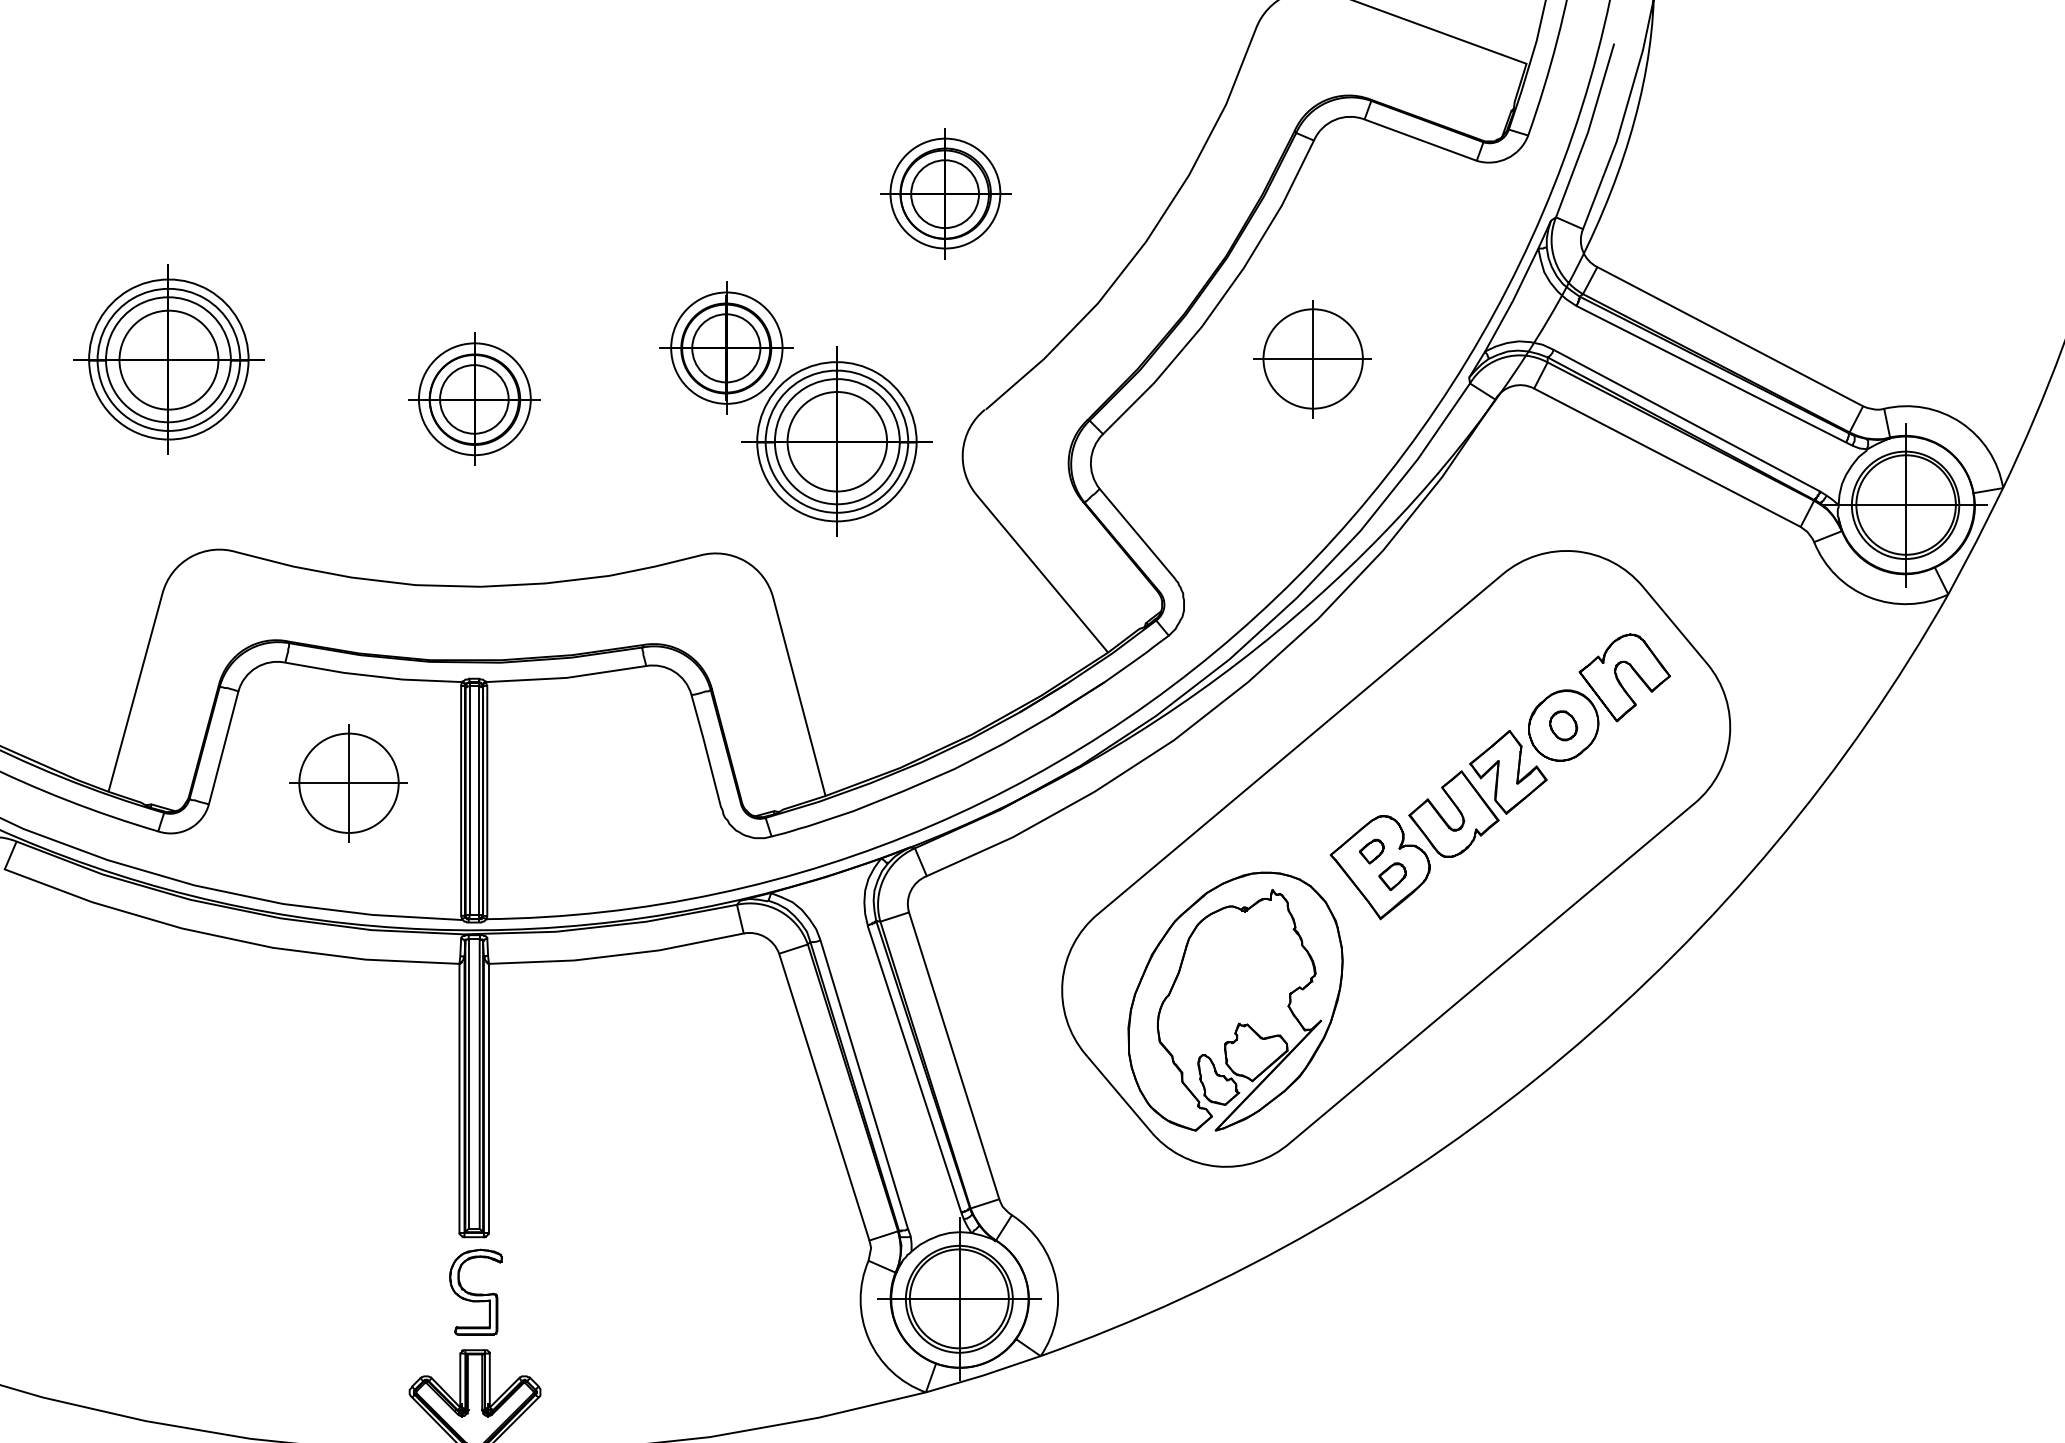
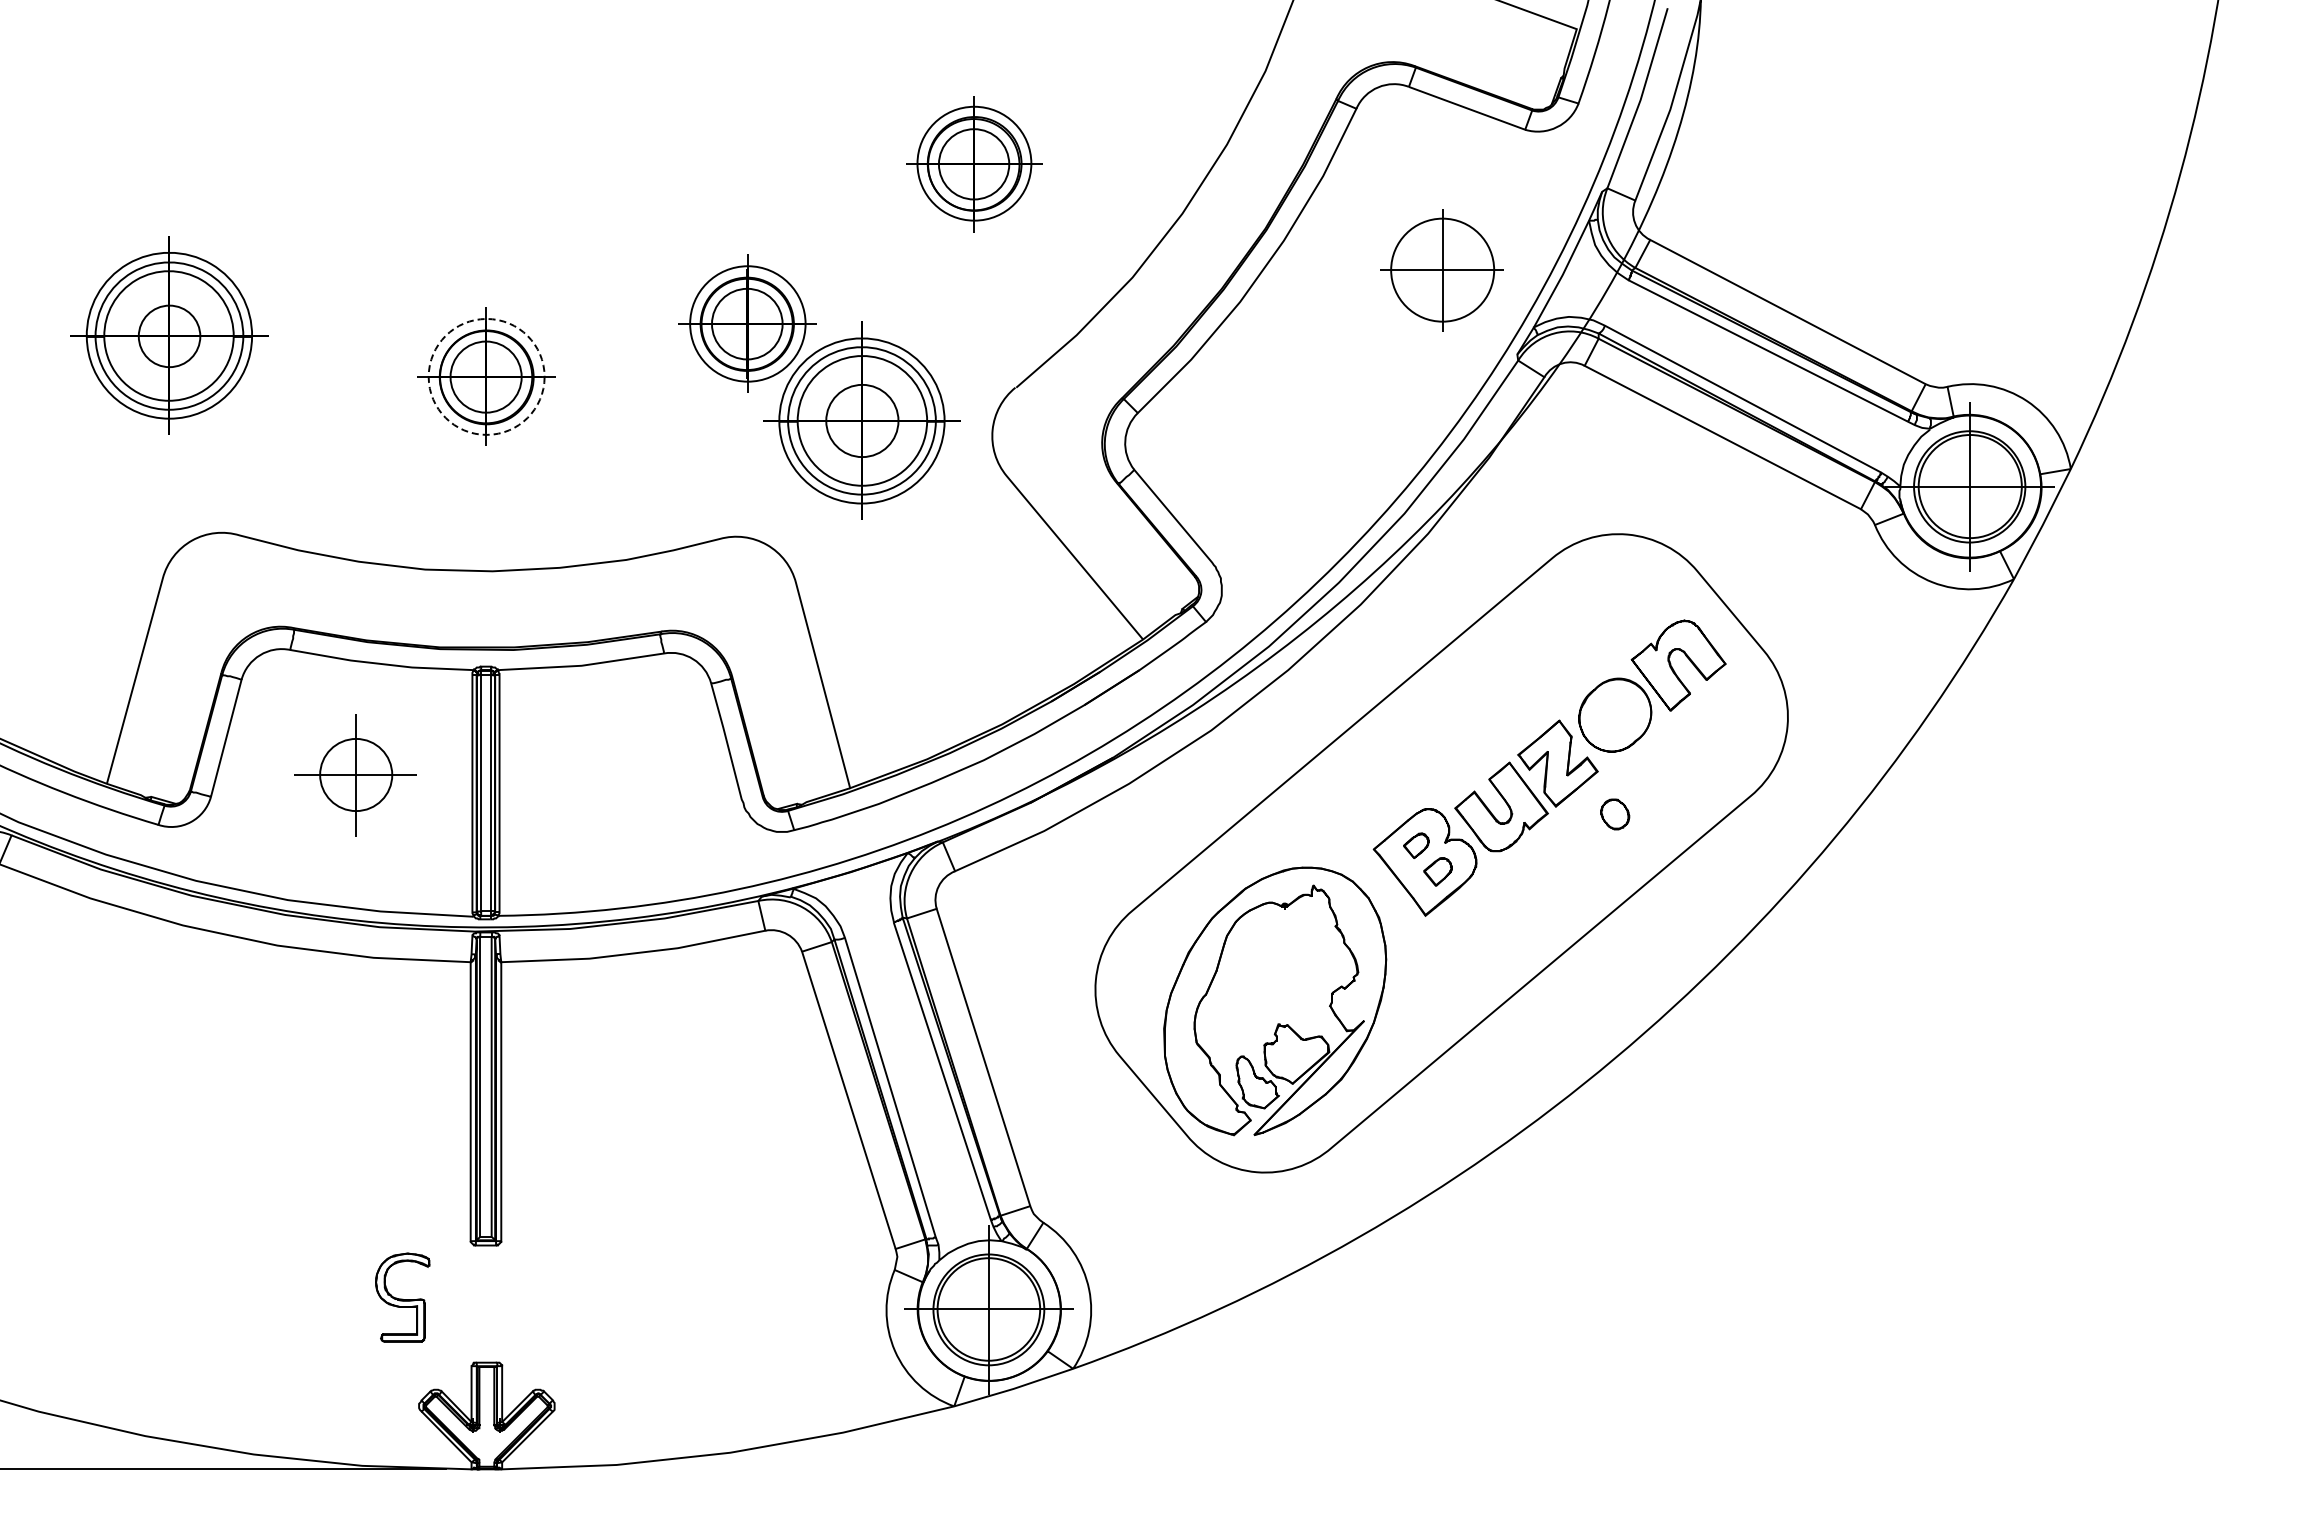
part: (1312, 359) -> (1441, 270), moved
circle: (168, 360) -> (169, 336), size x0.6
circle: (474, 398) -> (486, 376), solid -> dashed
circle: (836, 441) -> (861, 420), size x0.7
part: (1563, 725) -> (1615, 814), moved
circle: (348, 782) -> (355, 774), size x0.7
part: (475, 1292) -> (402, 1297), moved

